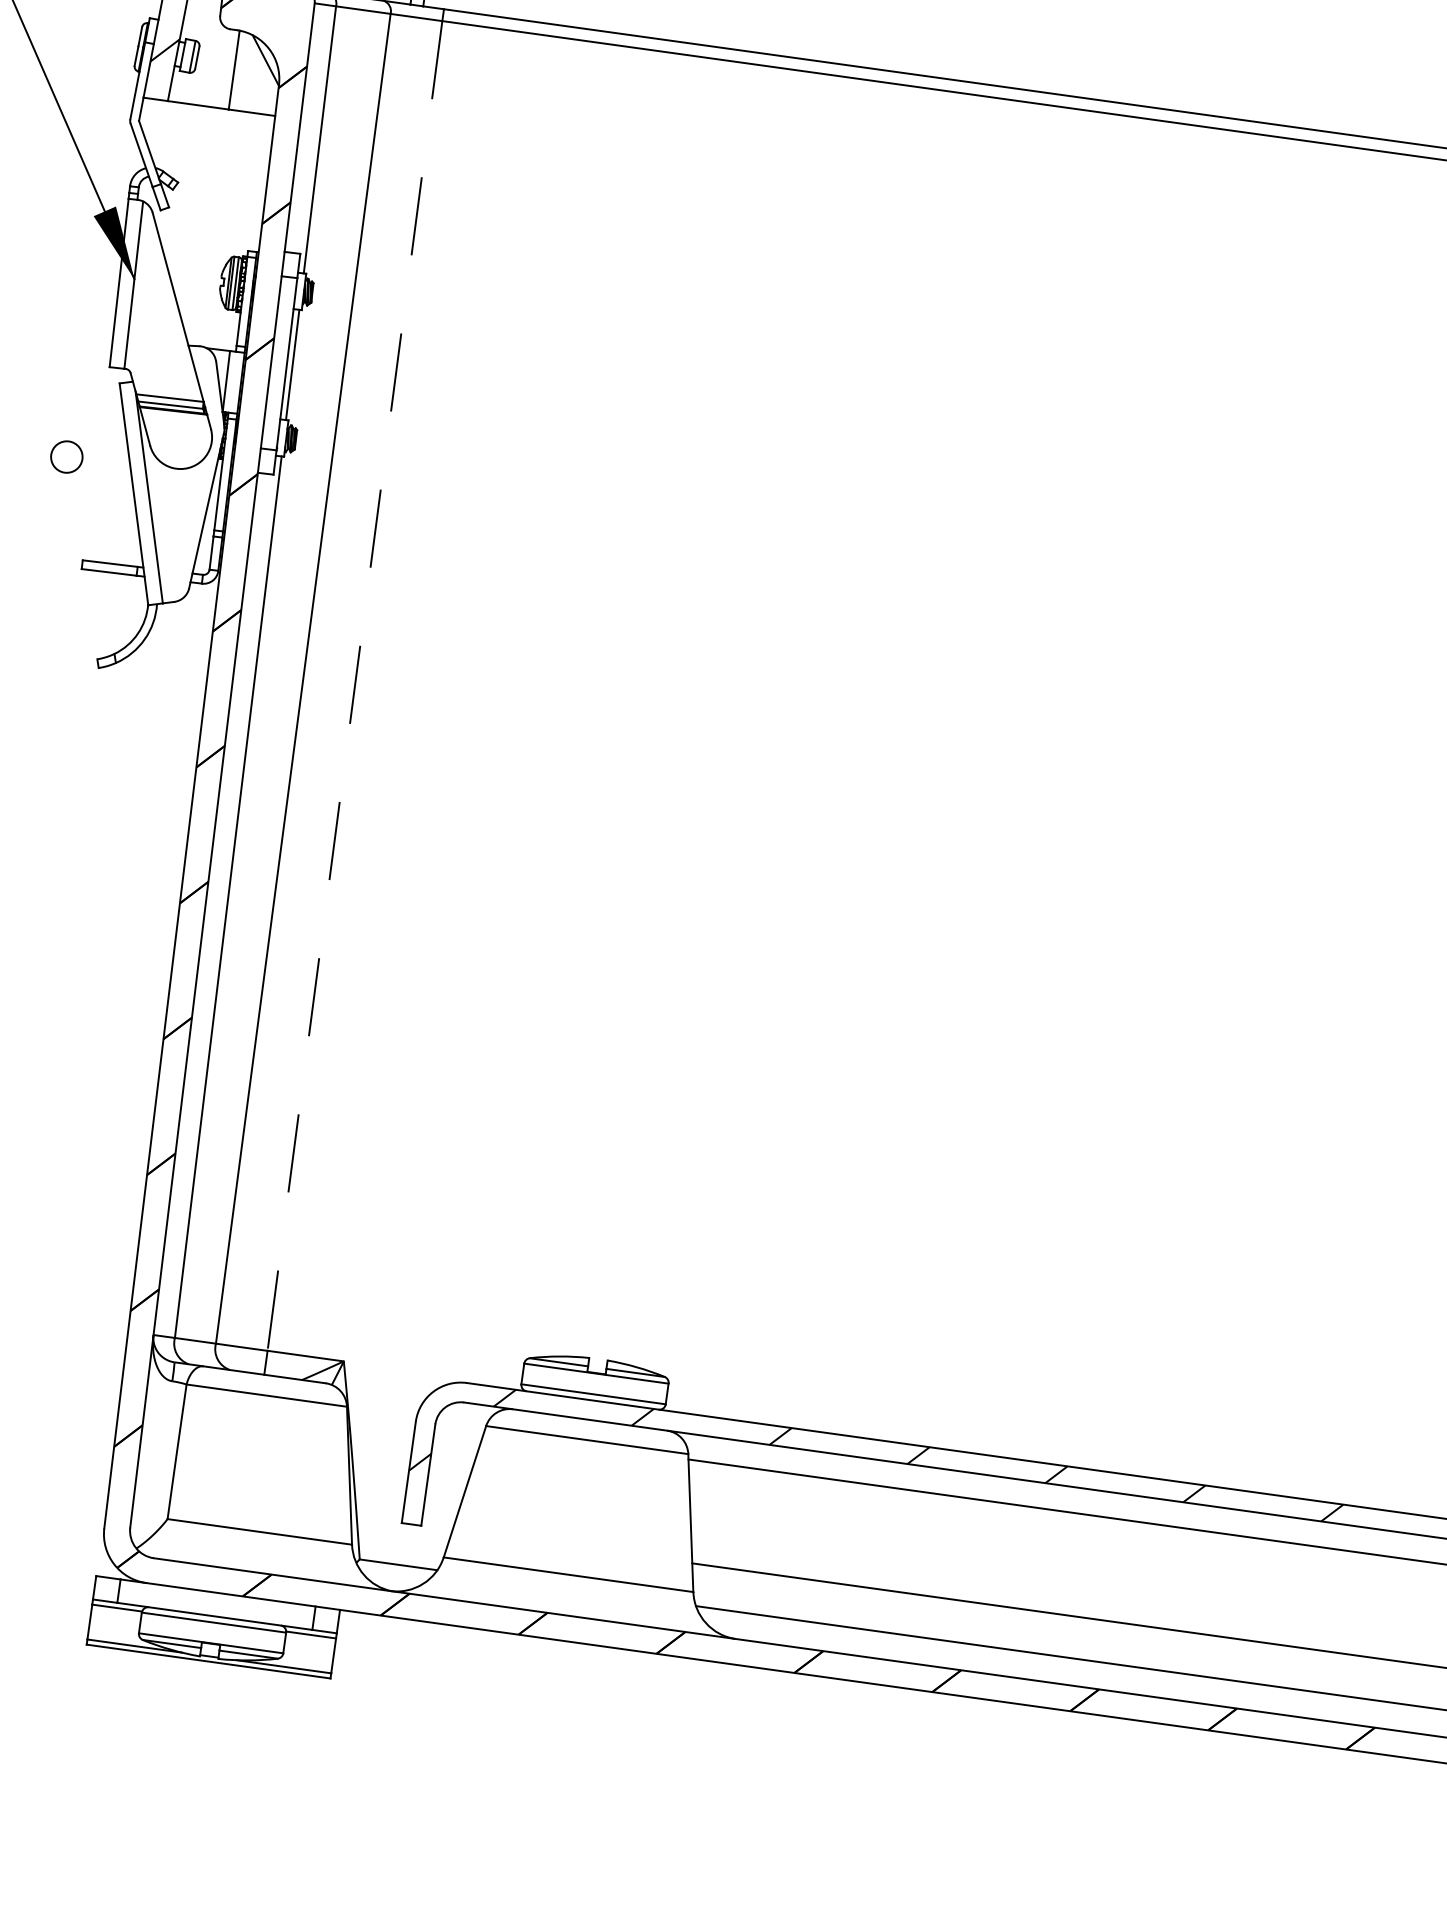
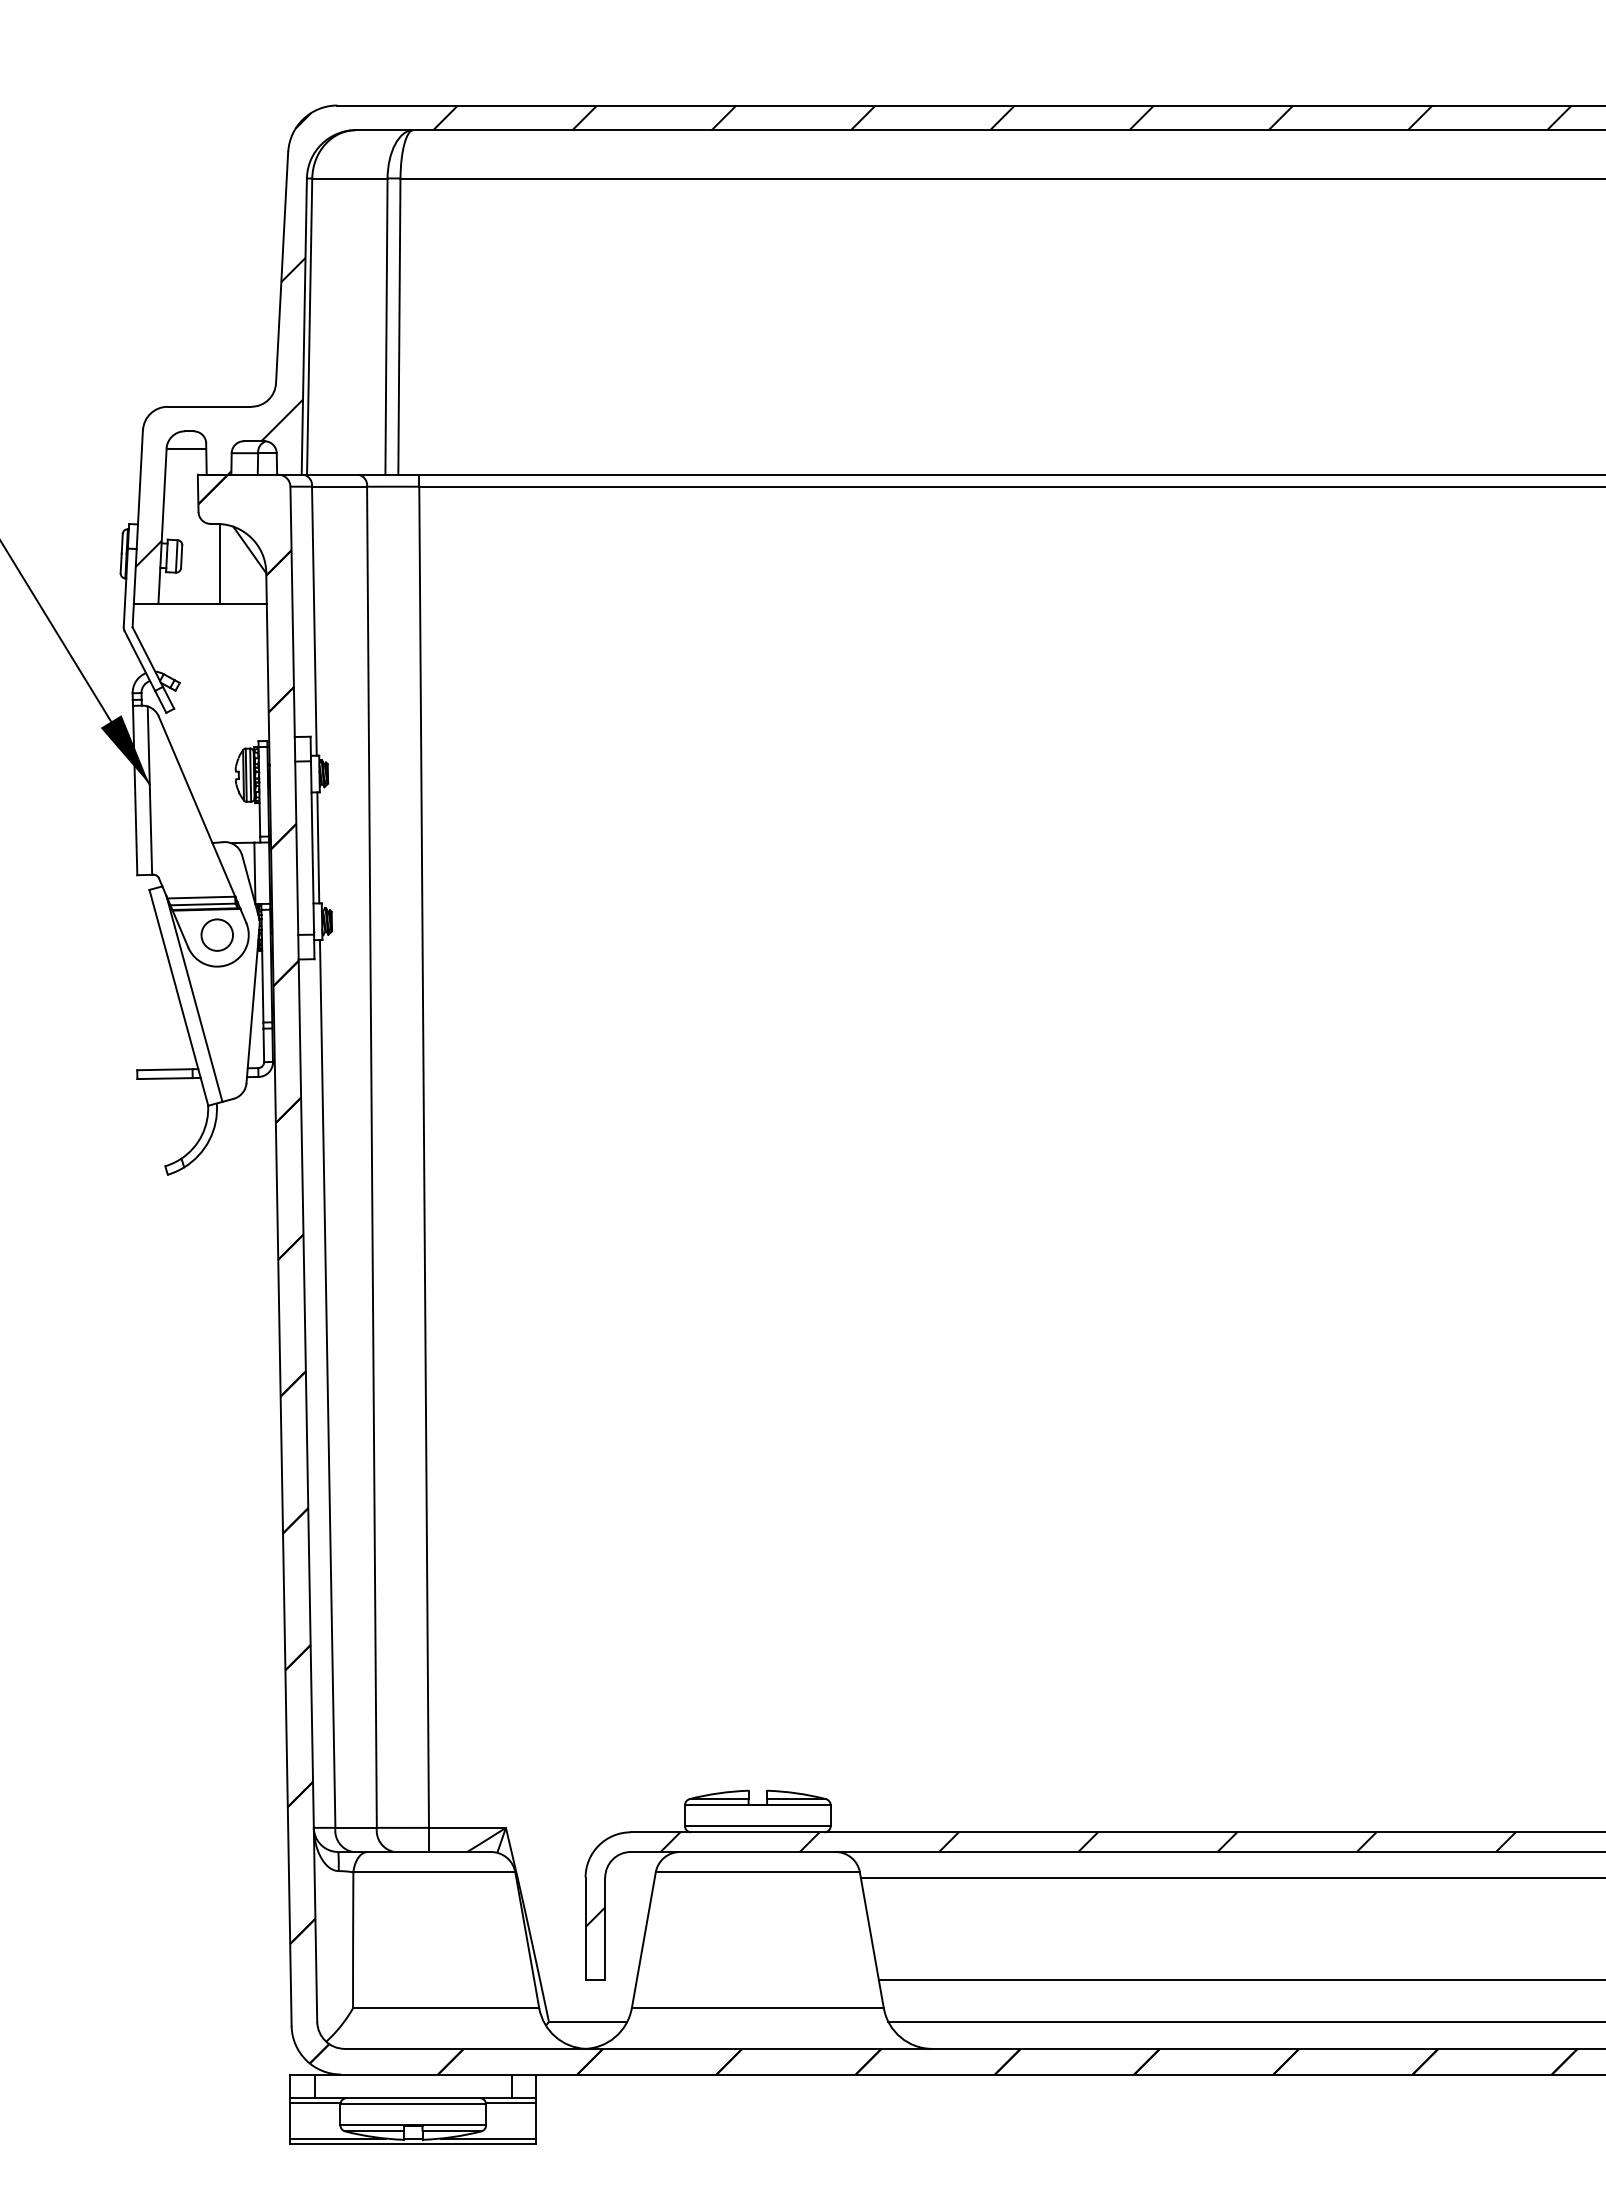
circle: (66, 456) -> (216, 934), moved
line: (355, 686) -> (424, 1157), dashed -> solid

